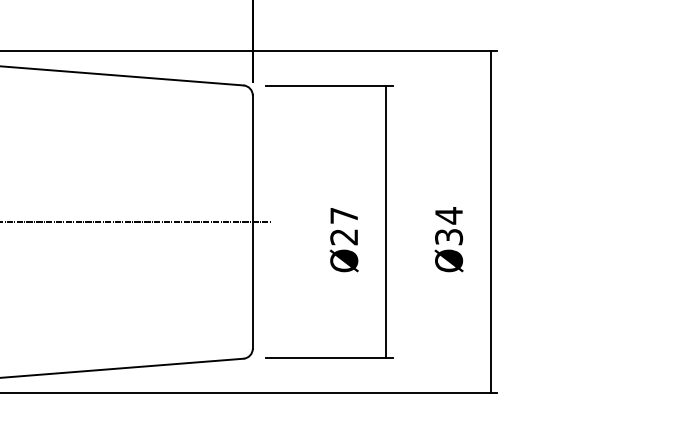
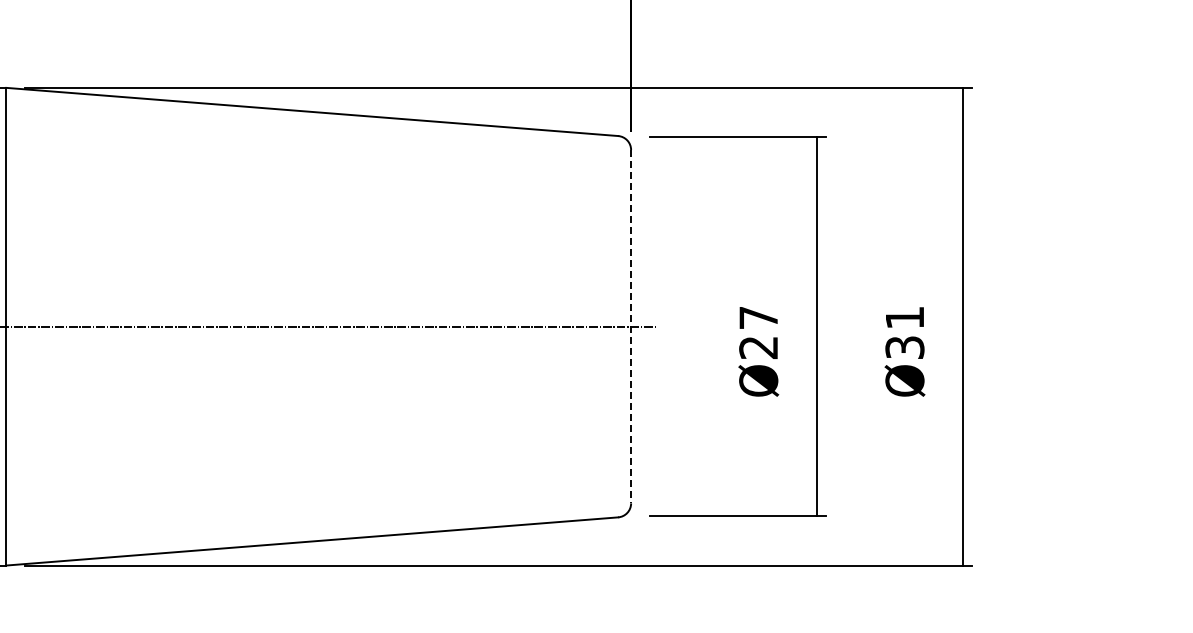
text: (448, 215) -> (904, 317), Ø34 -> Ø31
line: (253, 221) -> (631, 326), solid -> dashed

